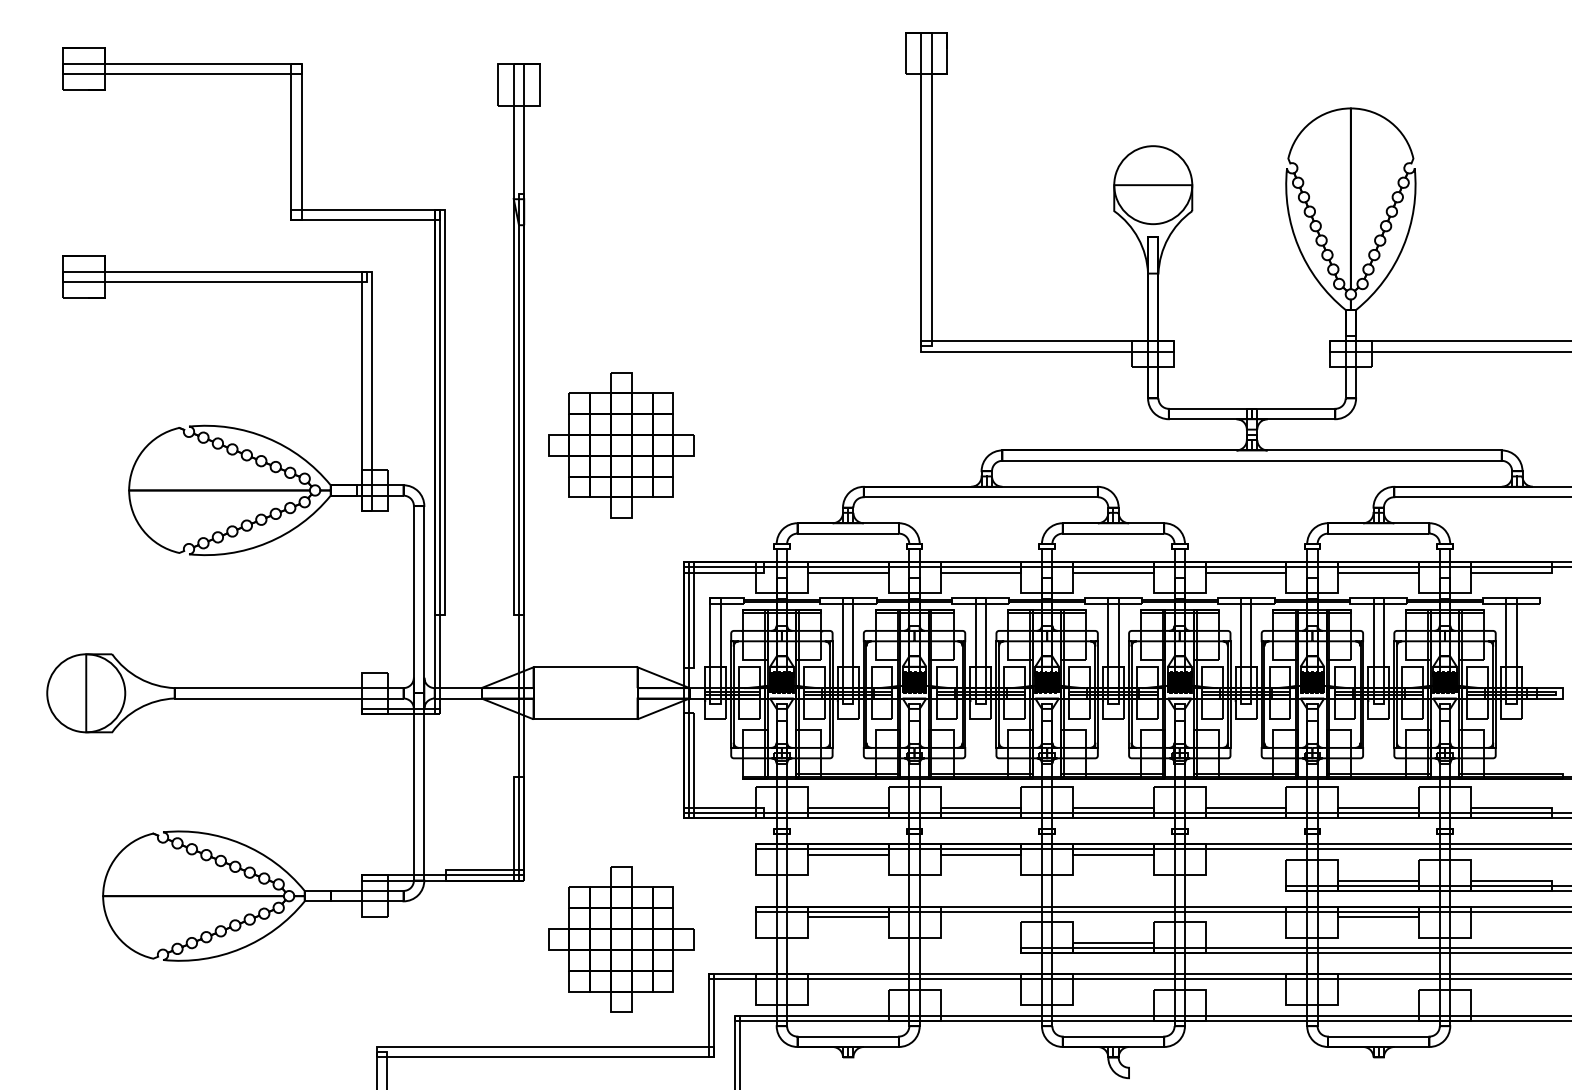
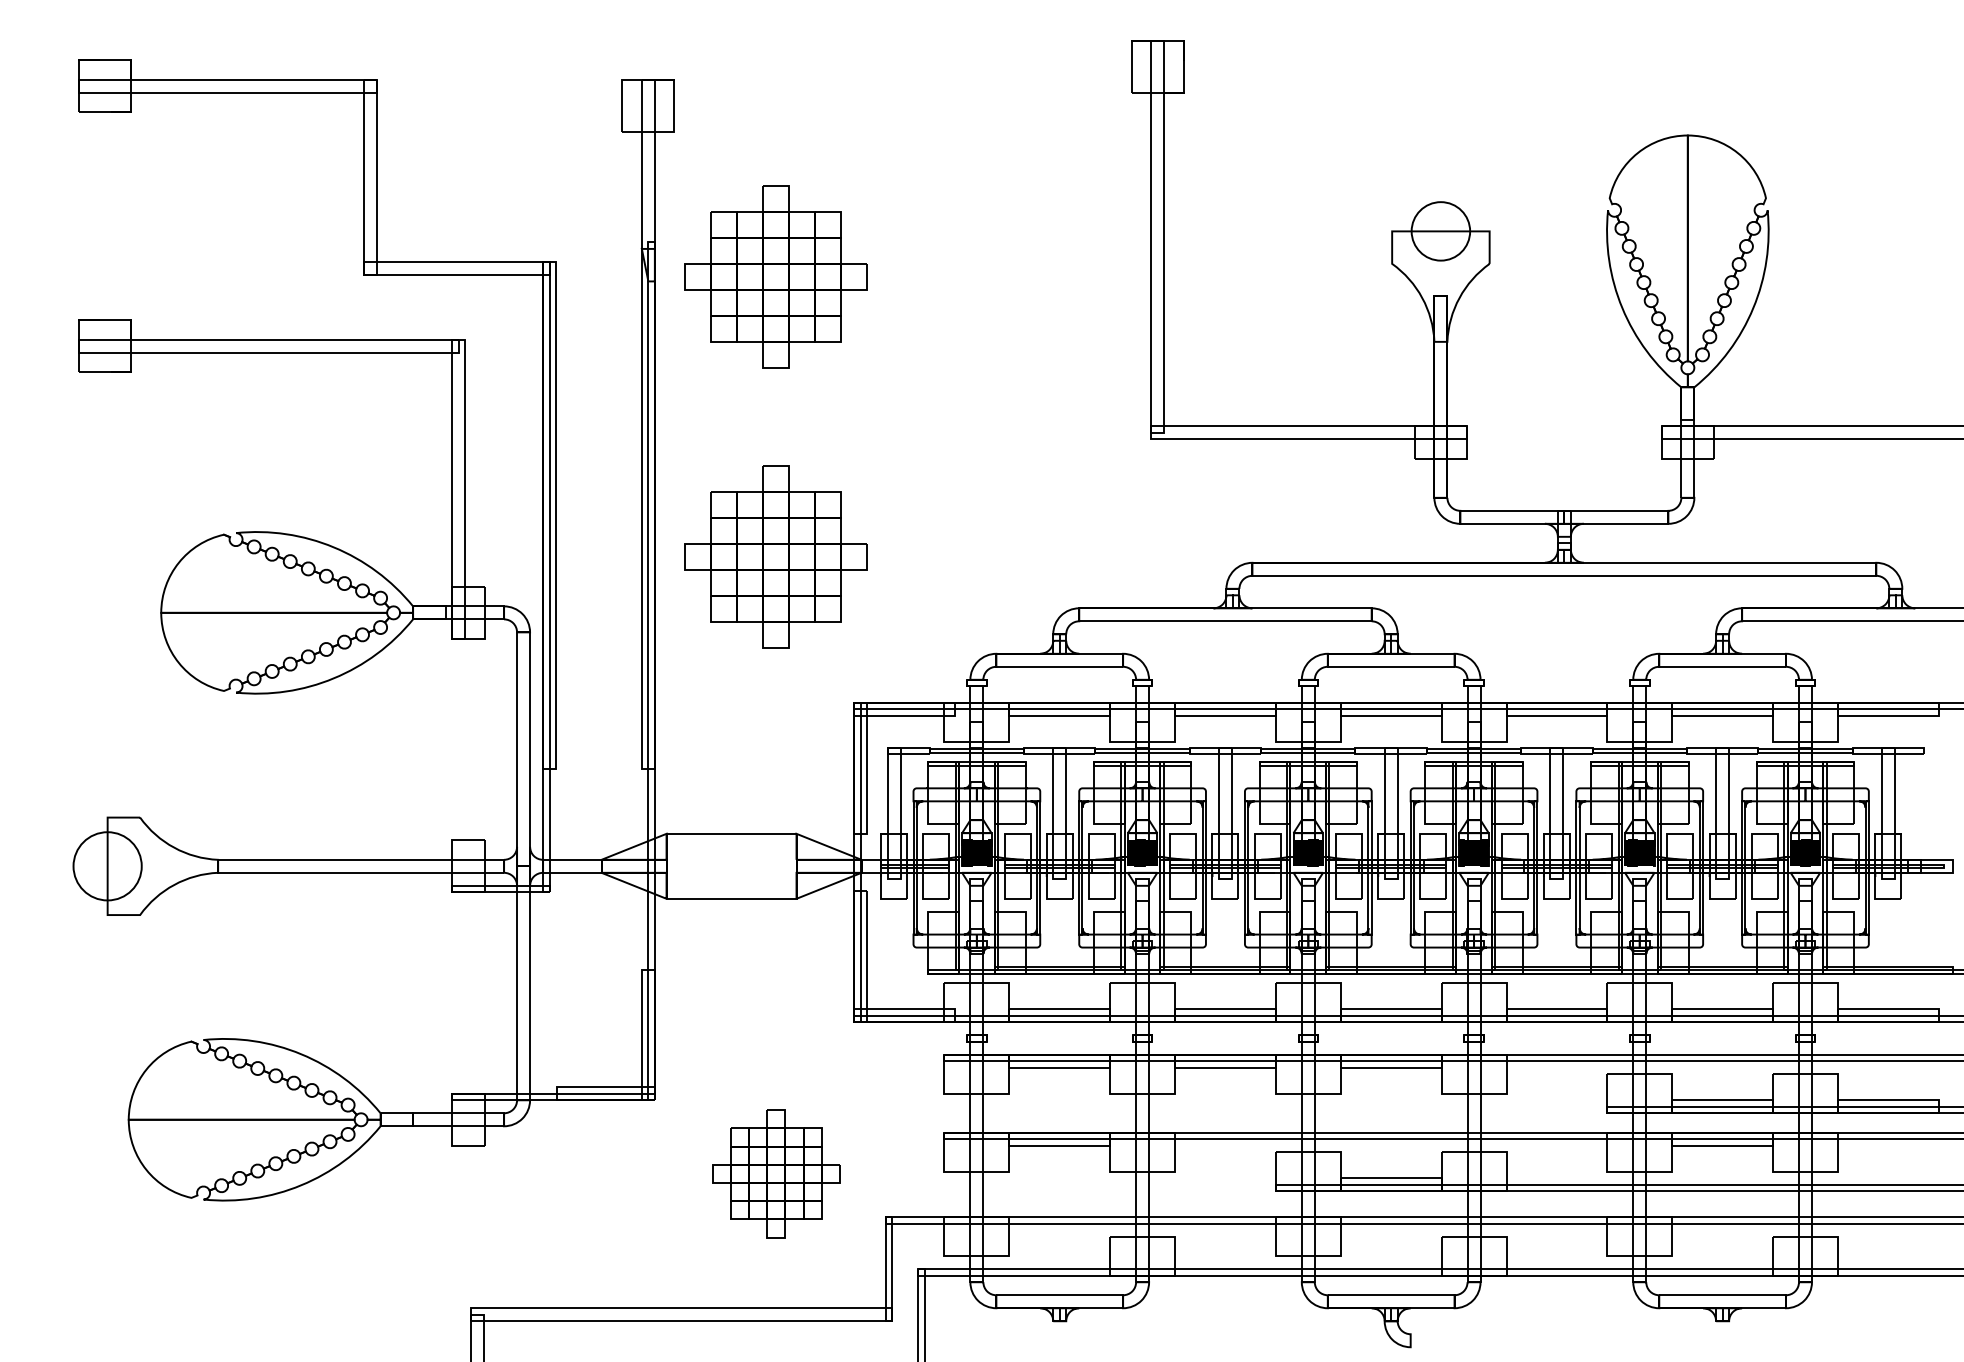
circle: (1152, 185) -> (1440, 231), size x0.6
part: (620, 221) -> (775, 276), added
circle: (86, 693) -> (107, 866), size x0.7
part: (620, 939) -> (775, 1173), size x0.7

